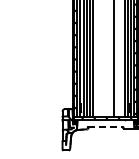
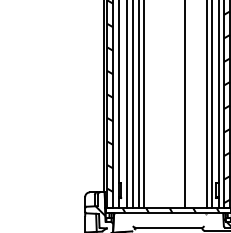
line: (106, 127) -> (170, 227), dashed -> solid

